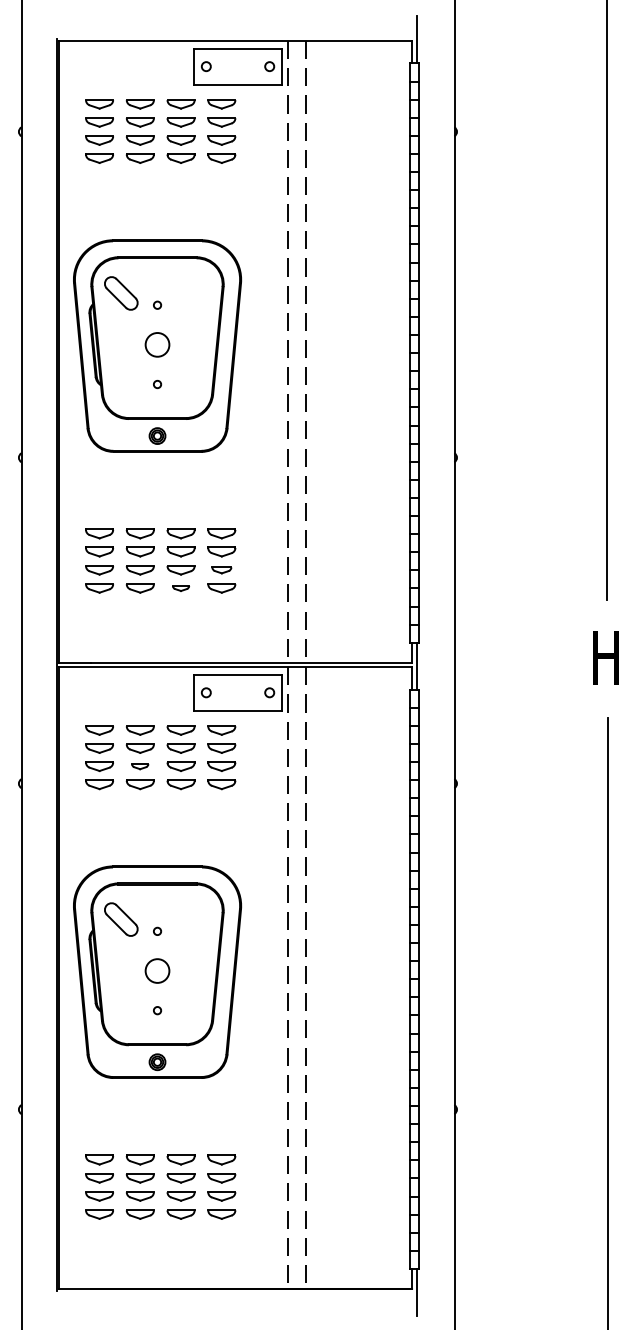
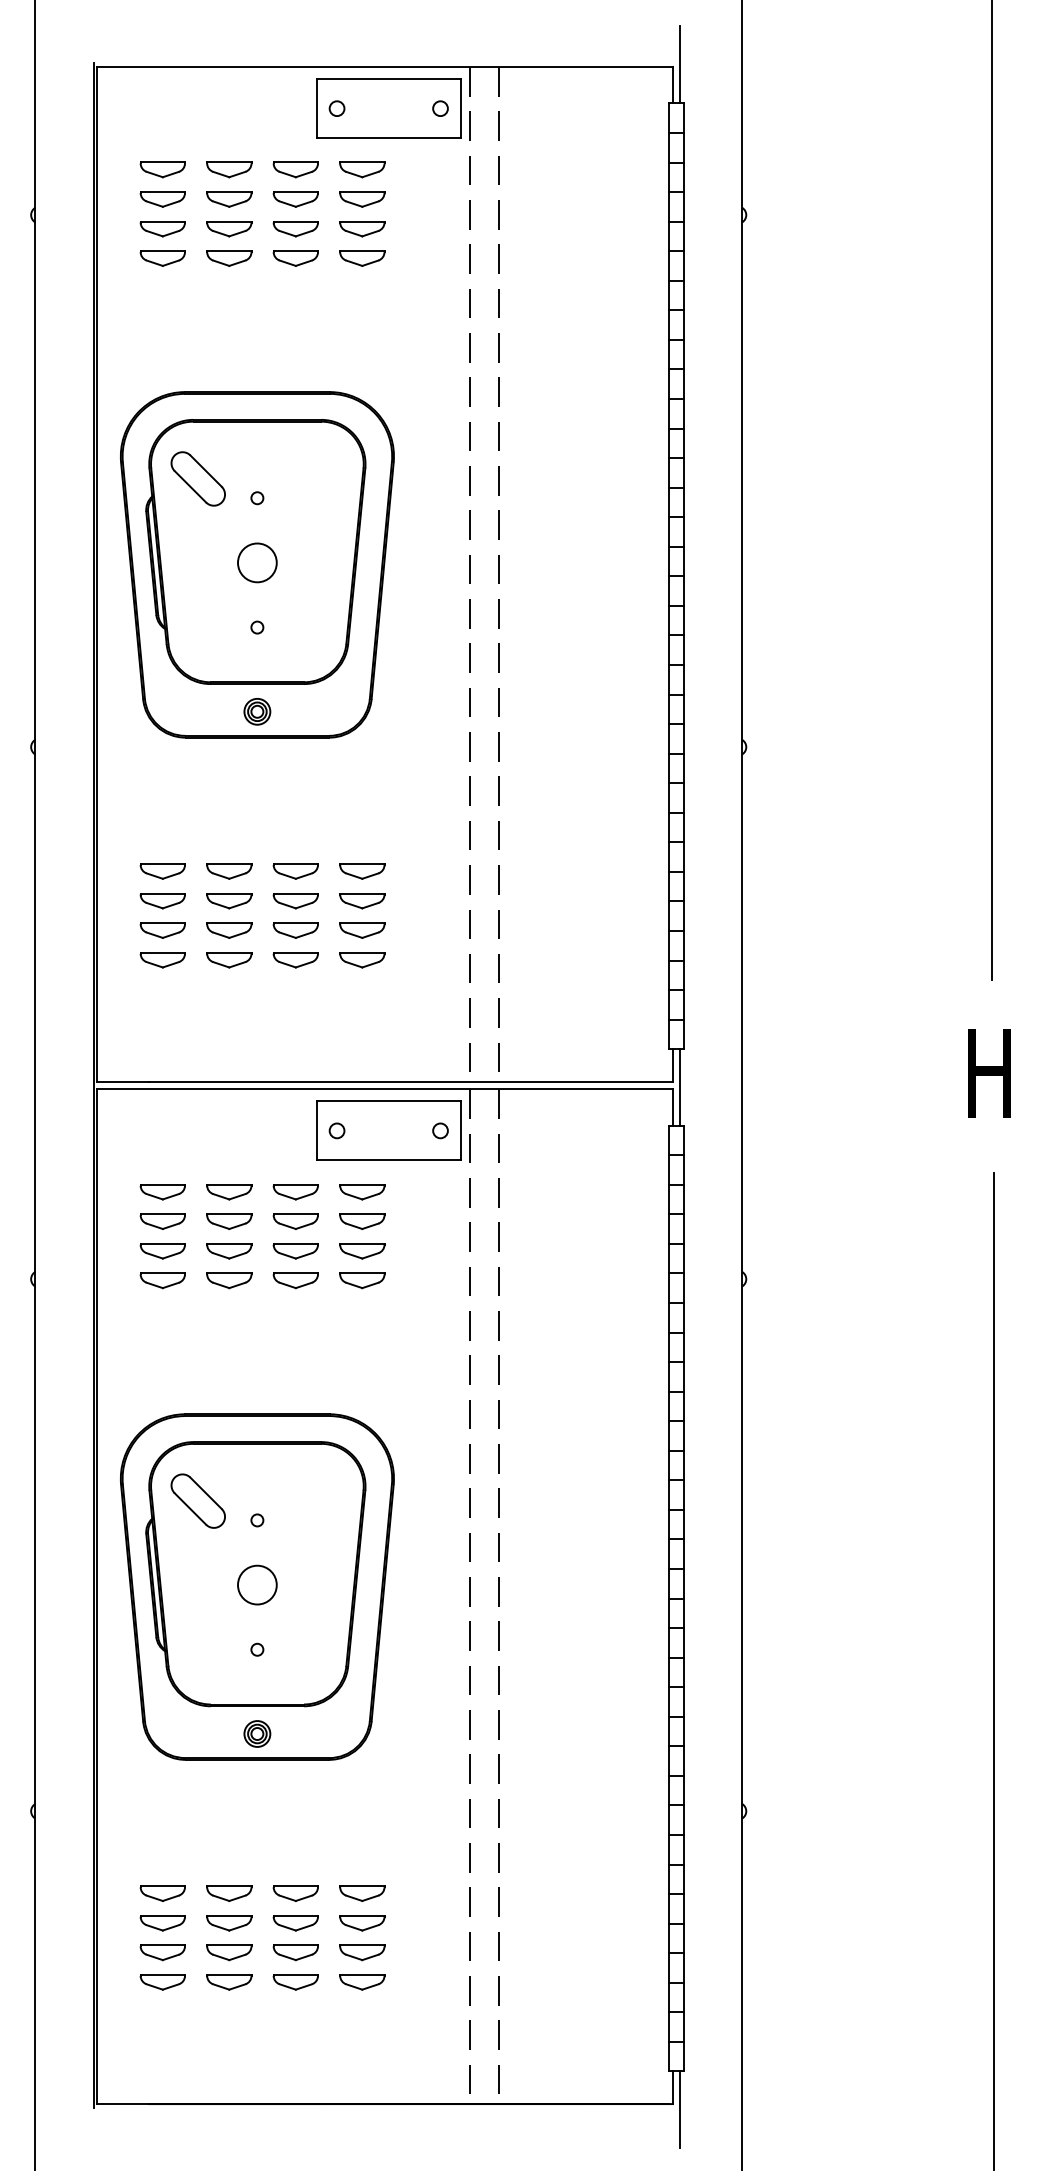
part: (221, 570) -> (361, 931), size x1.43
part: (180, 588) -> (294, 960), size x1.67
part: (139, 766) -> (227, 1251), size x1.67

